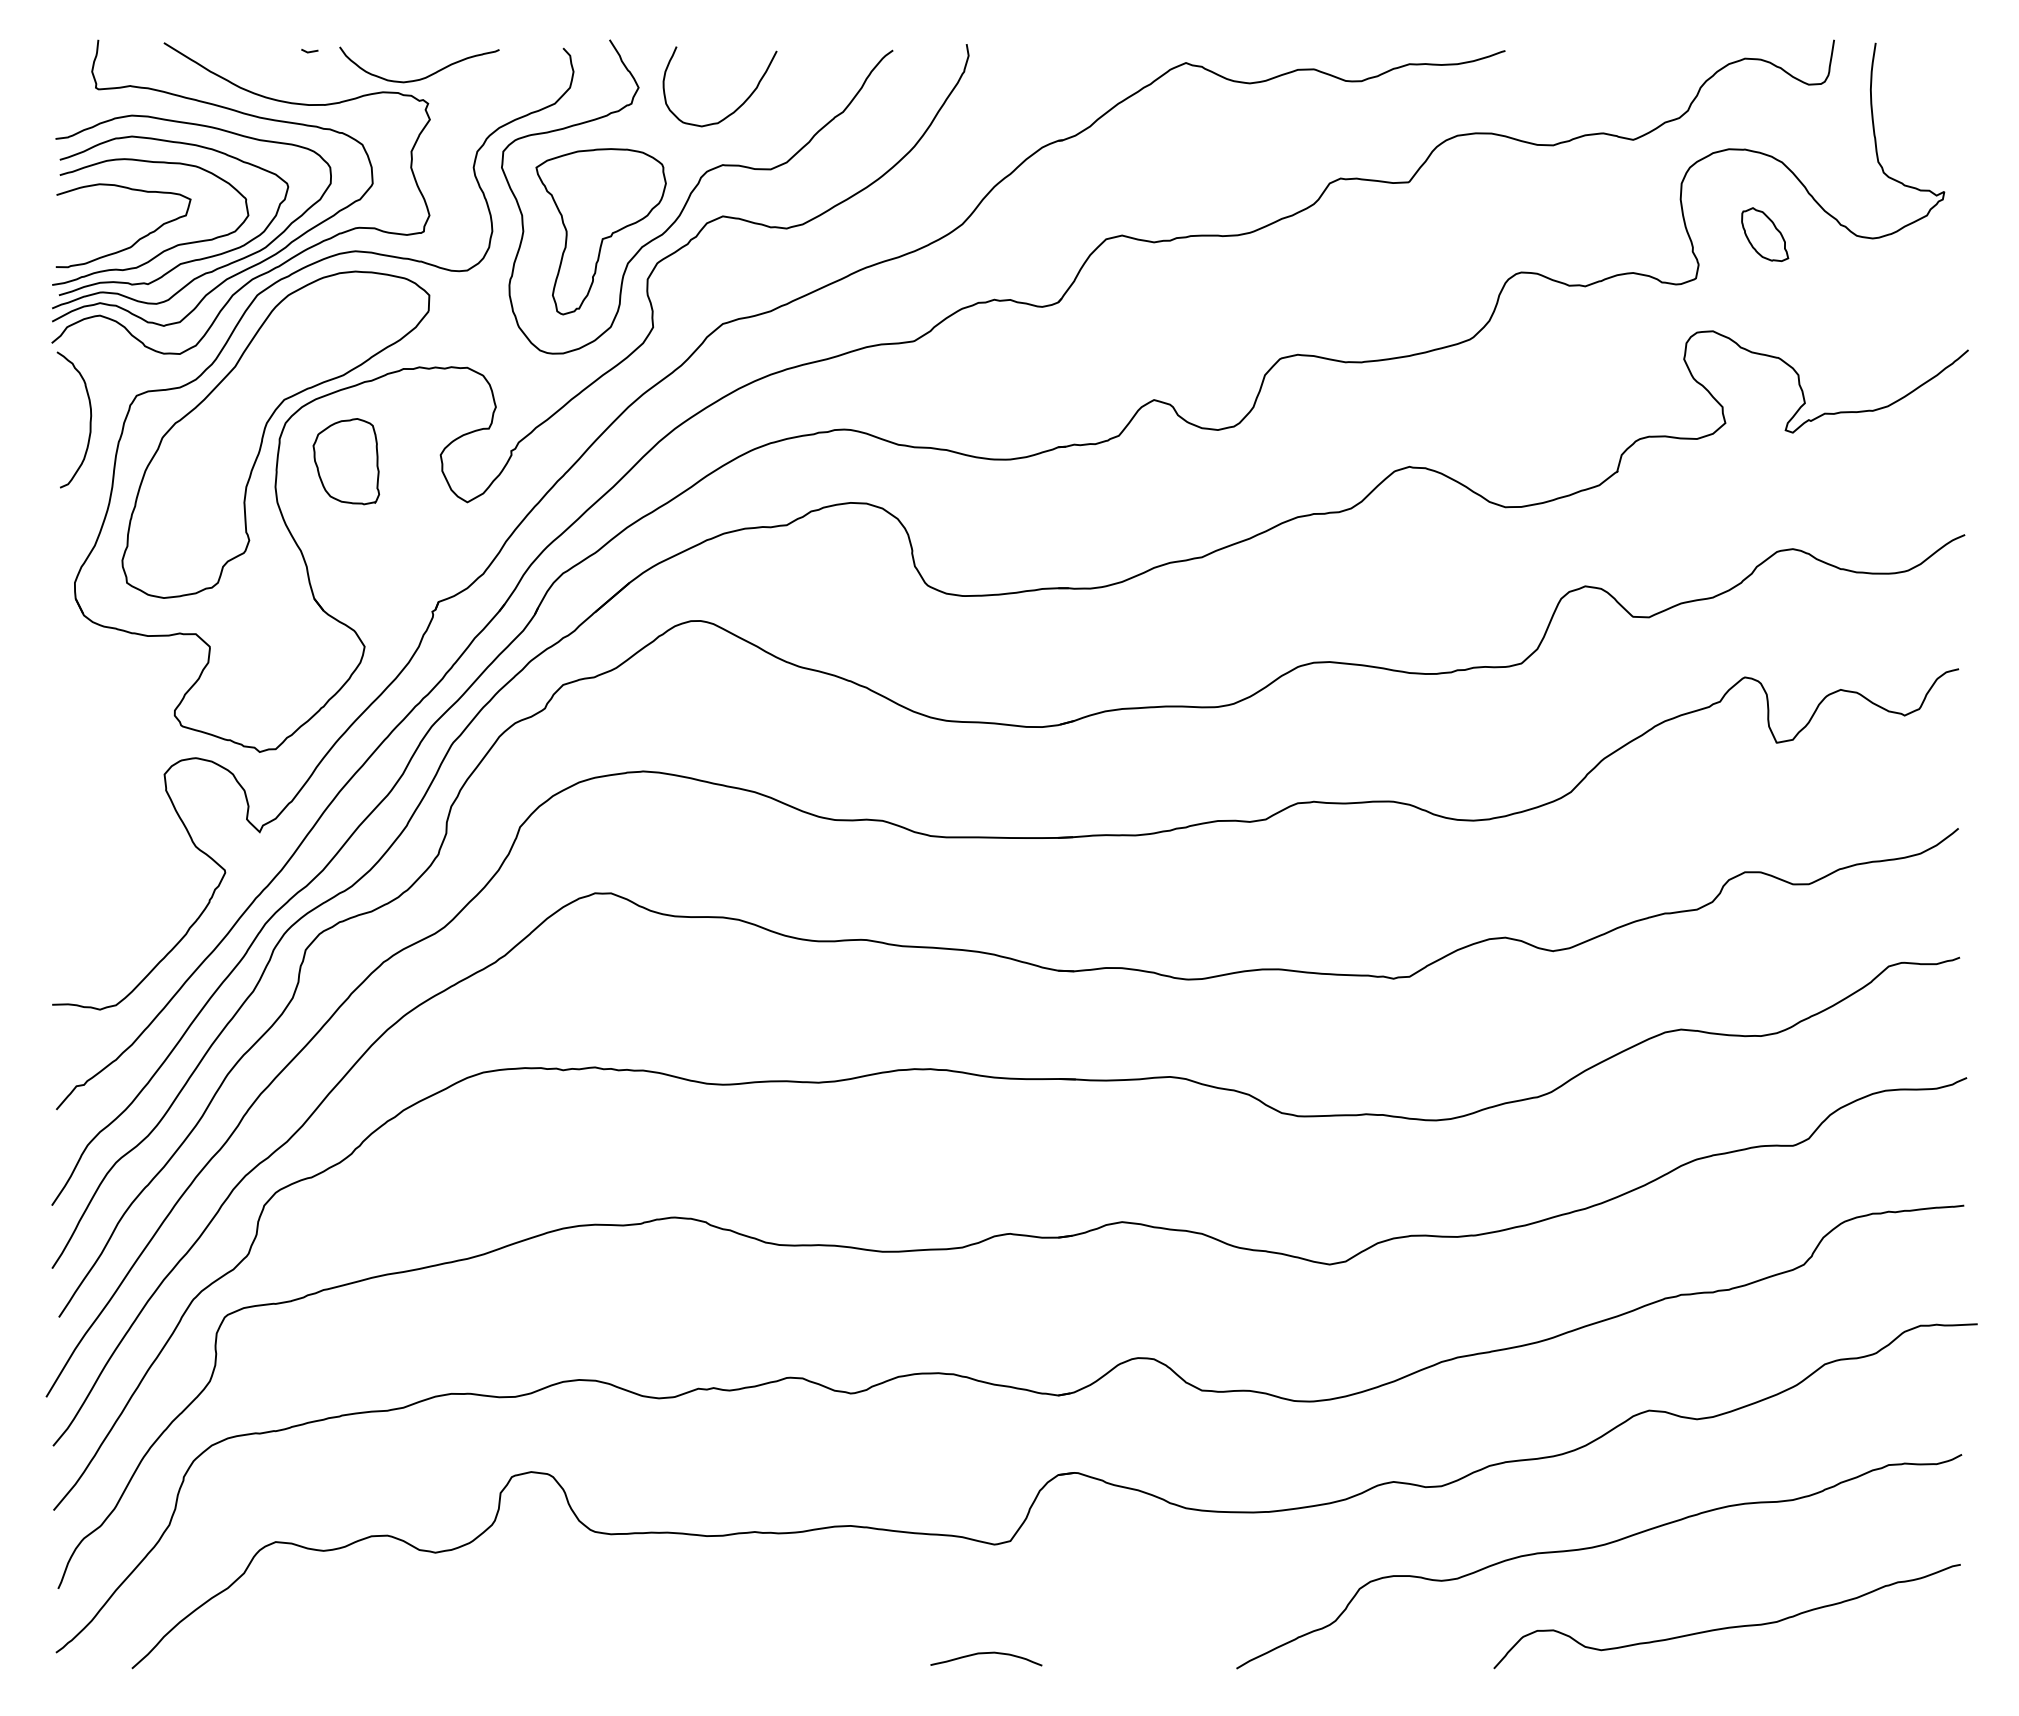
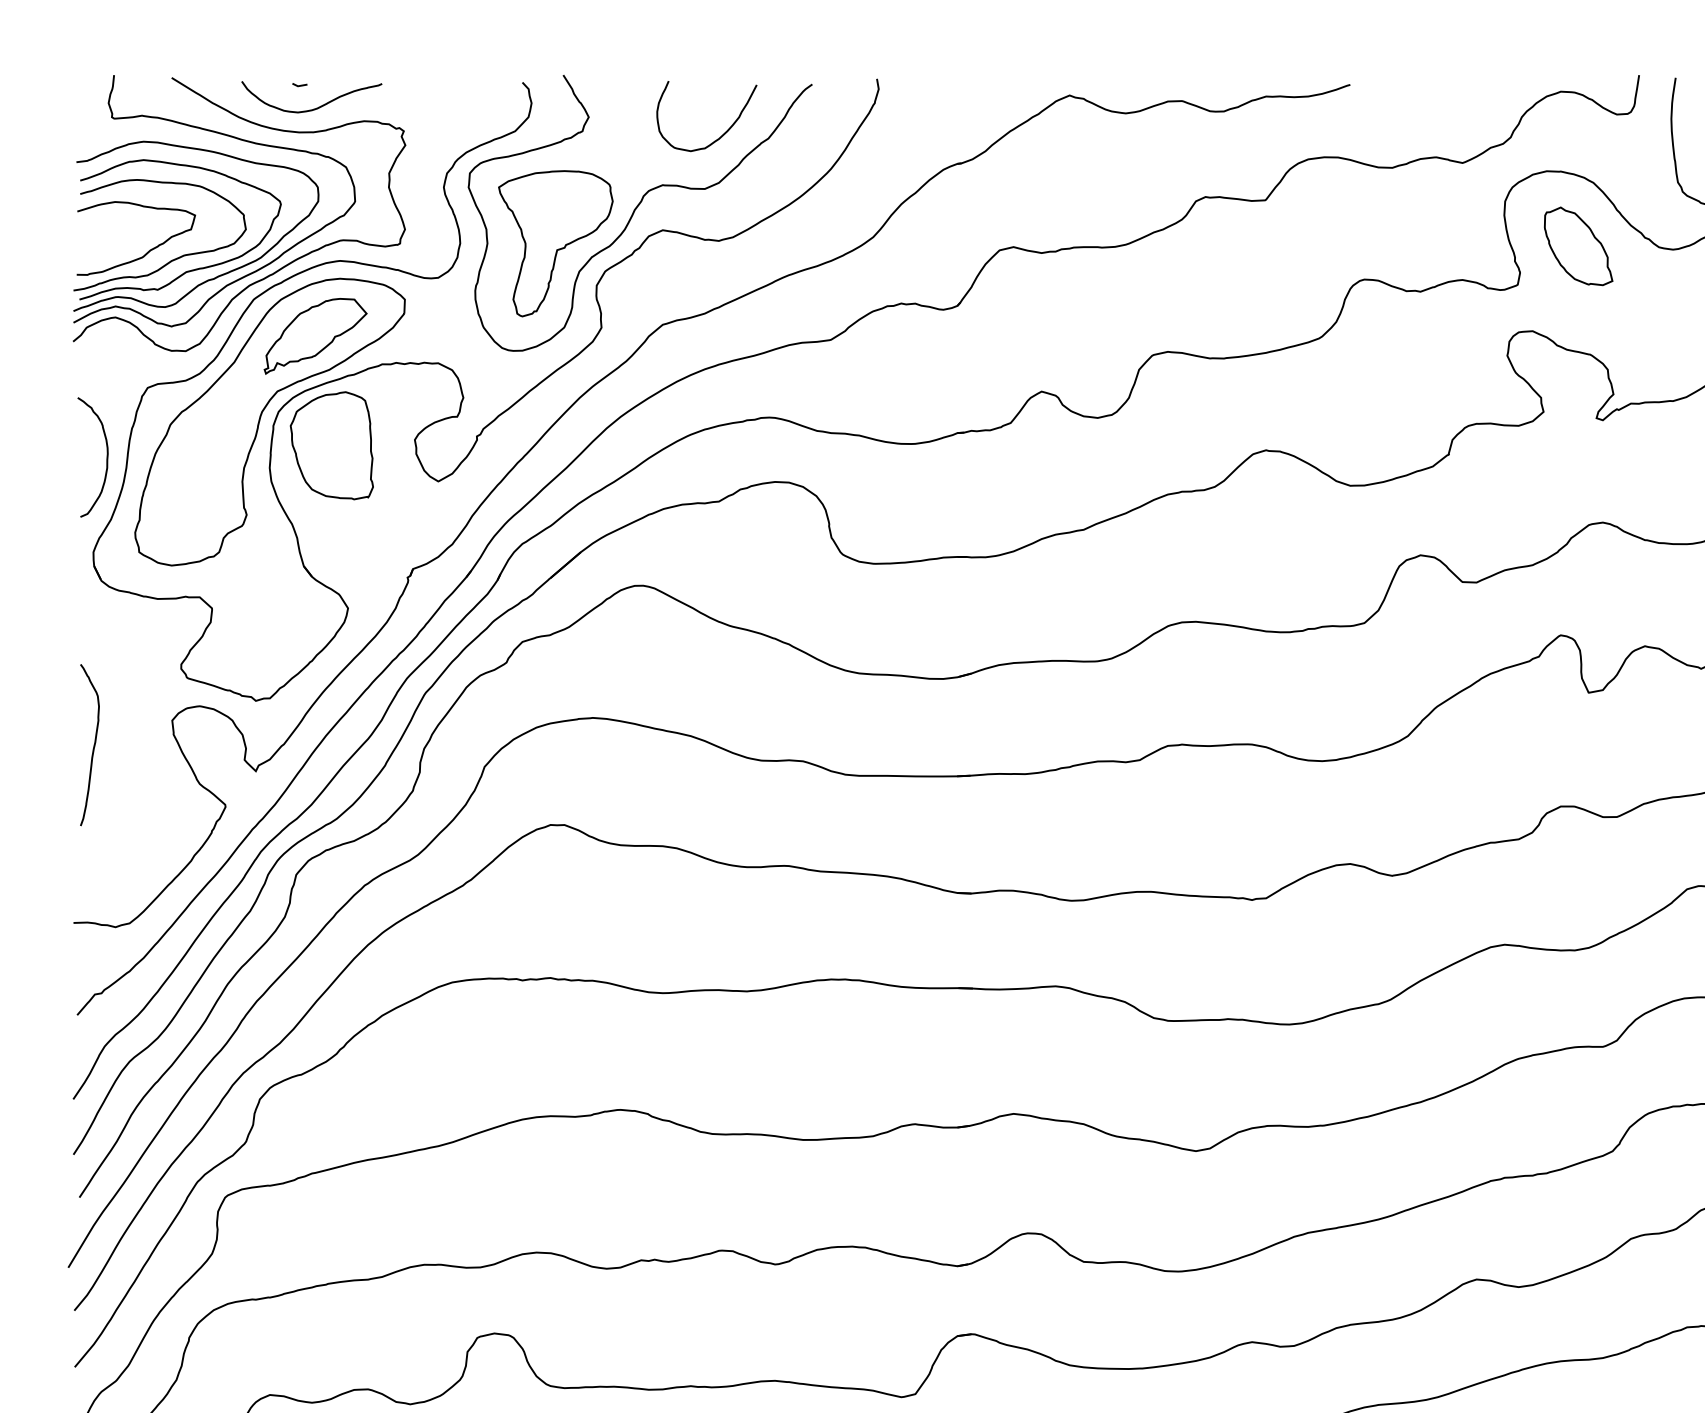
curve: (425, 76) -> (317, 107), moved
curve: (739, 105) -> (723, 132), moved
part: (1764, 234) -> (1577, 246), size x1.67
part: (327, 336) -> (315, 335), added
curve: (89, 420) -> (106, 457), moved
part: (346, 461) -> (332, 445), size x1.43
curve: (74, 804) -> (93, 746), added

